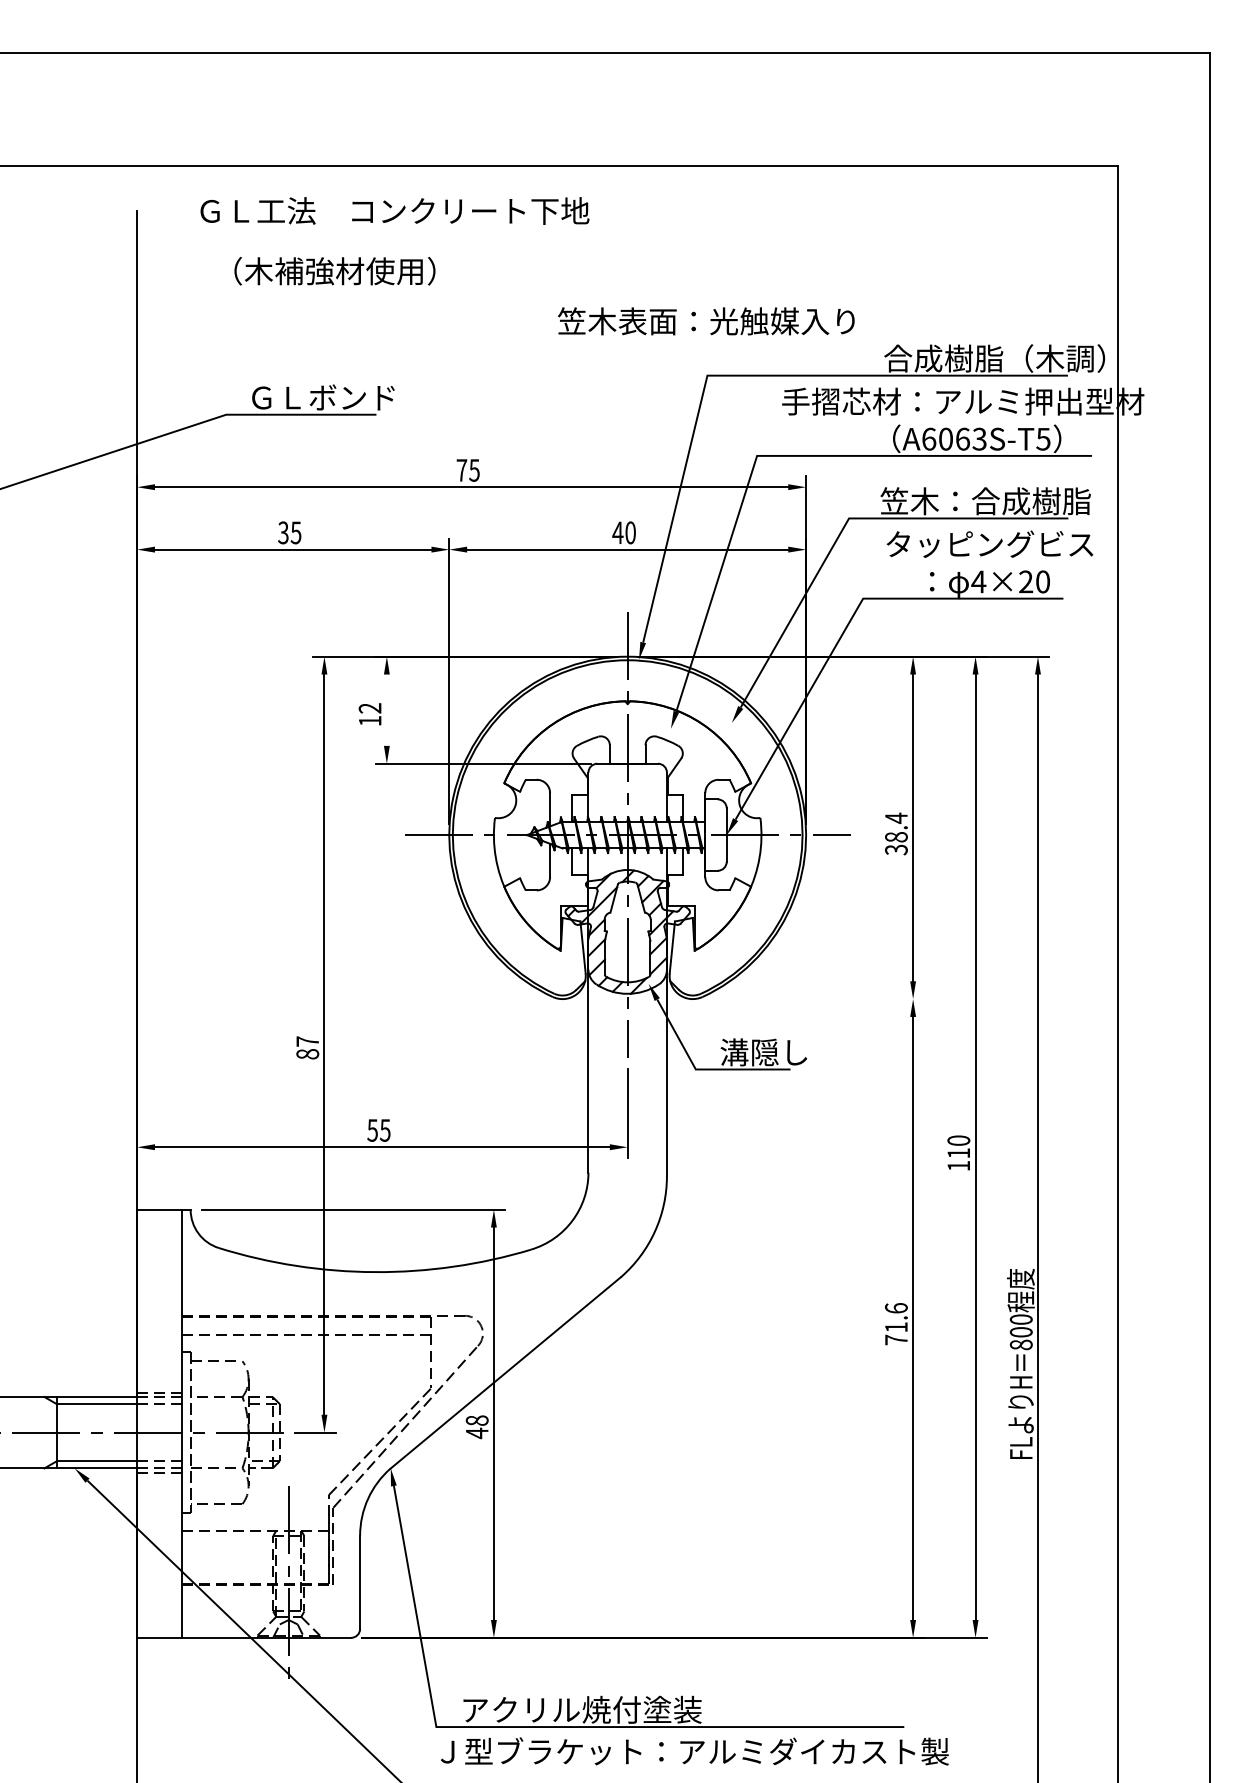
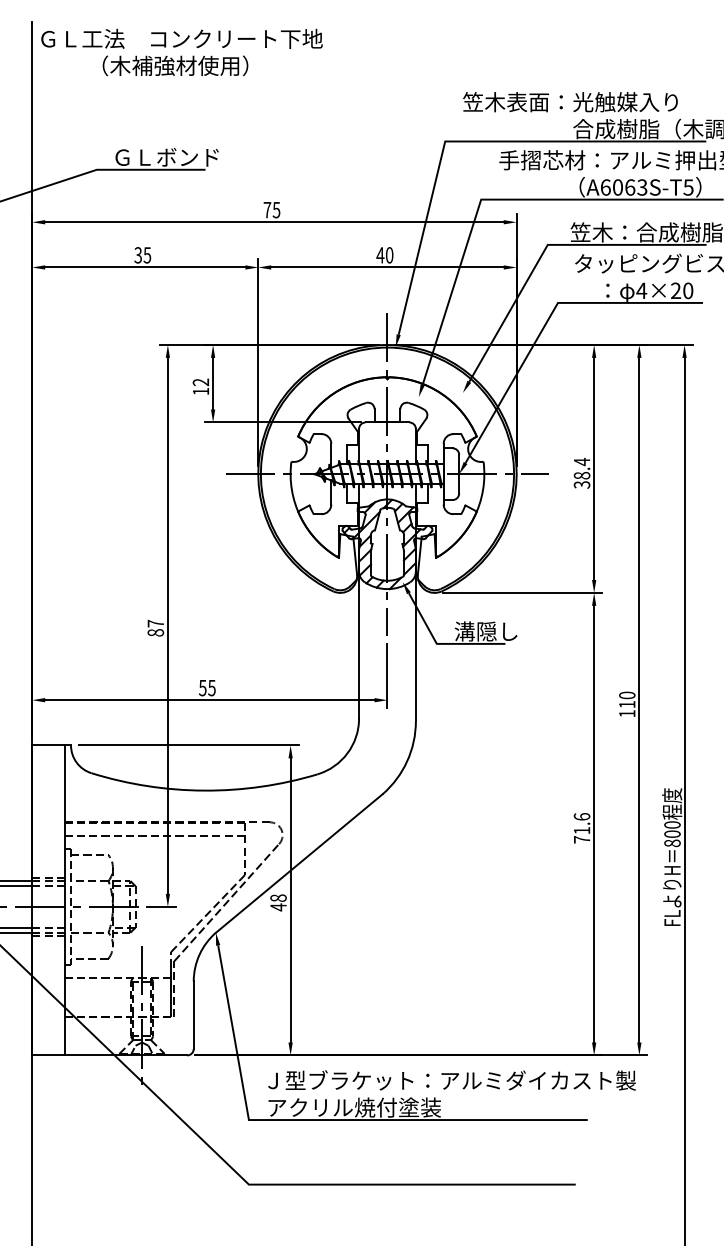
text: (394, 210) -> (181, 38), moved
text: (706, 321) -> (570, 102), moved
line: (386, 709) -> (212, 383), added
line: (813, 999) -> (522, 593), added
text: (694, 1751) -> (451, 1080), moved

